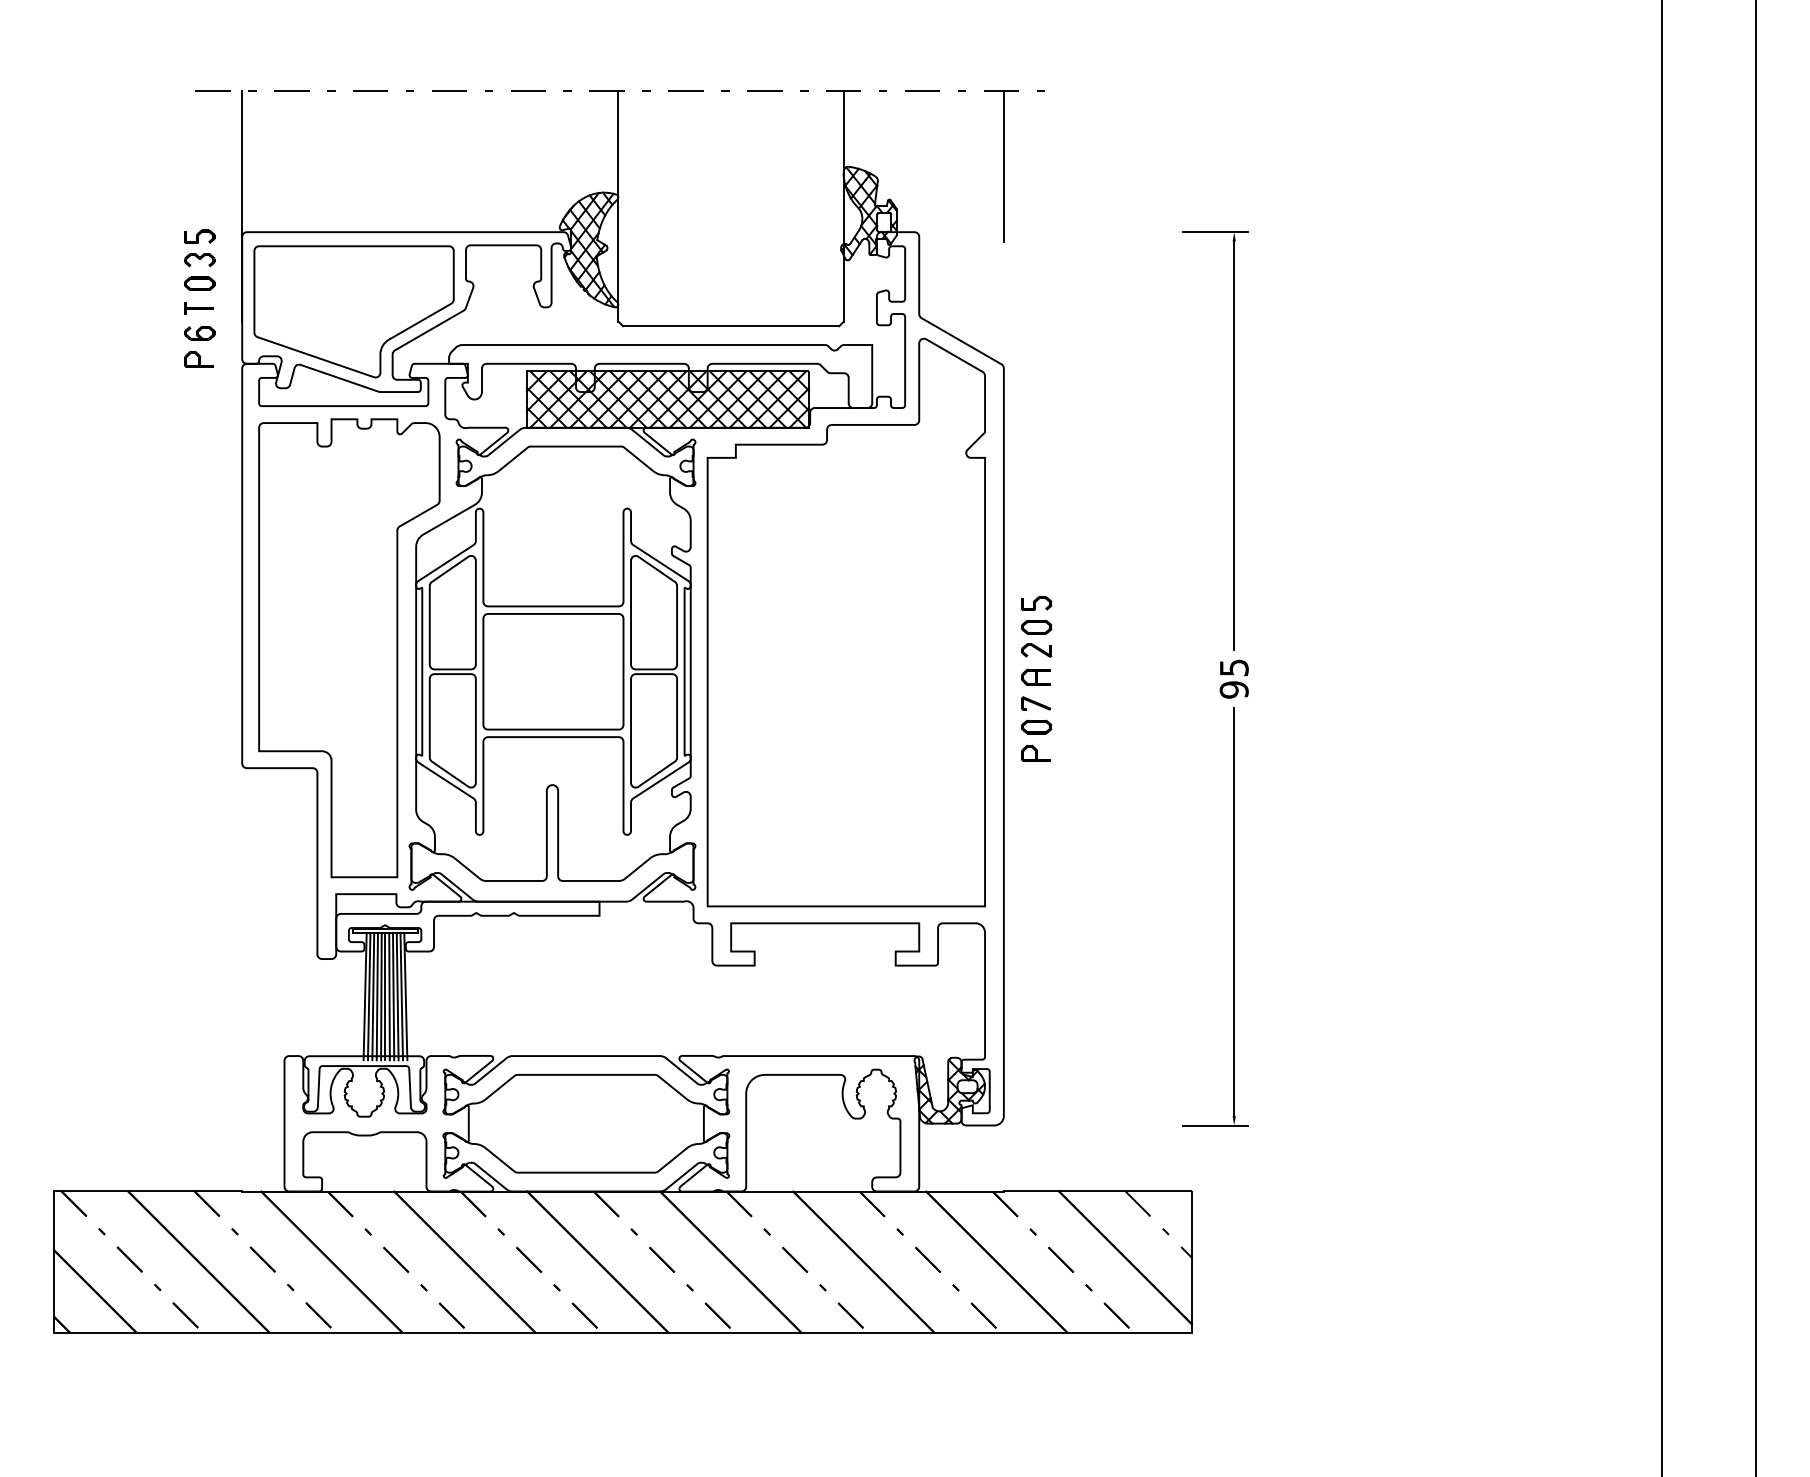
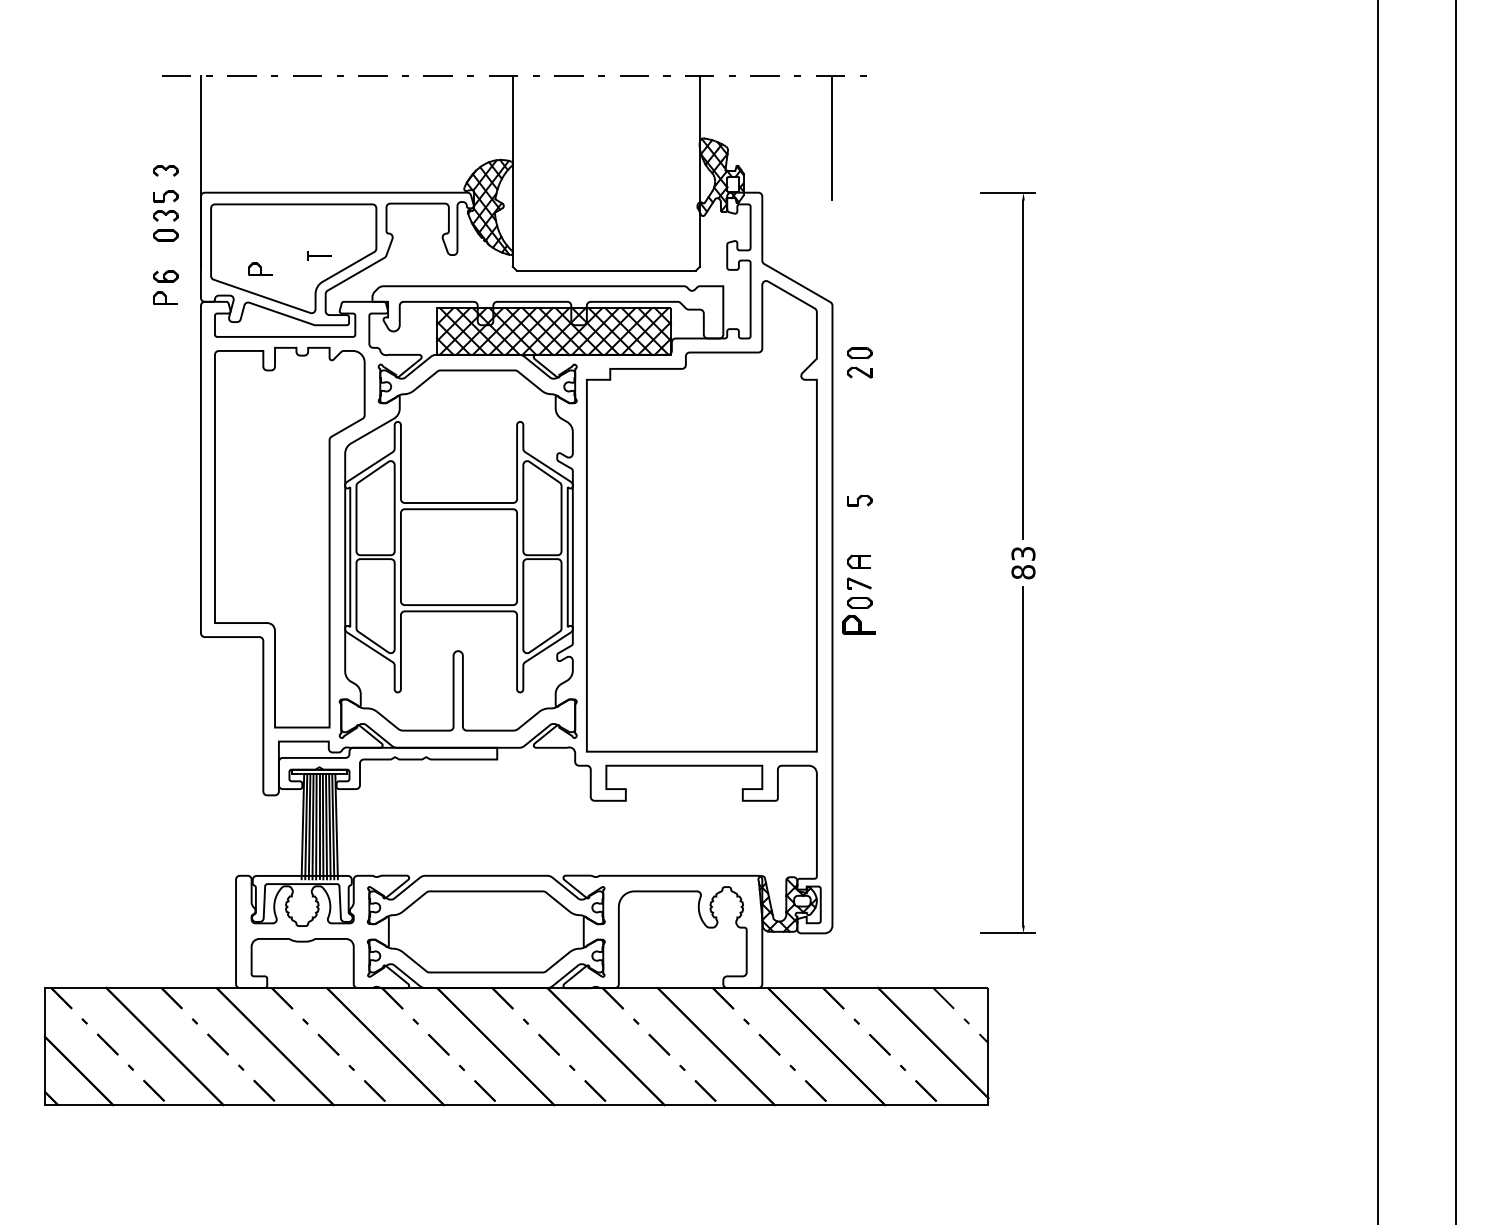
part: (199, 205) -> (165, 170), added
part: (199, 307) -> (319, 255), moved
part: (314, 323) -> (260, 268), added
part: (1036, 638) -> (859, 362), moved
text: (1234, 679) -> (1023, 563), 95 -> 83
part: (1035, 752) -> (858, 624), size x1.4

